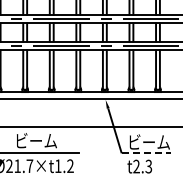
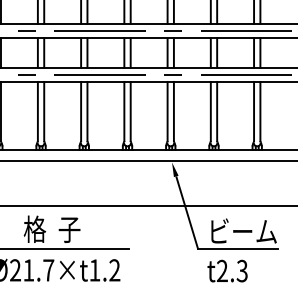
text: (35, 140) -> (57, 228), ビーム -> 格  子
line: (146, 153) -> (238, 249), dashed -> solid

